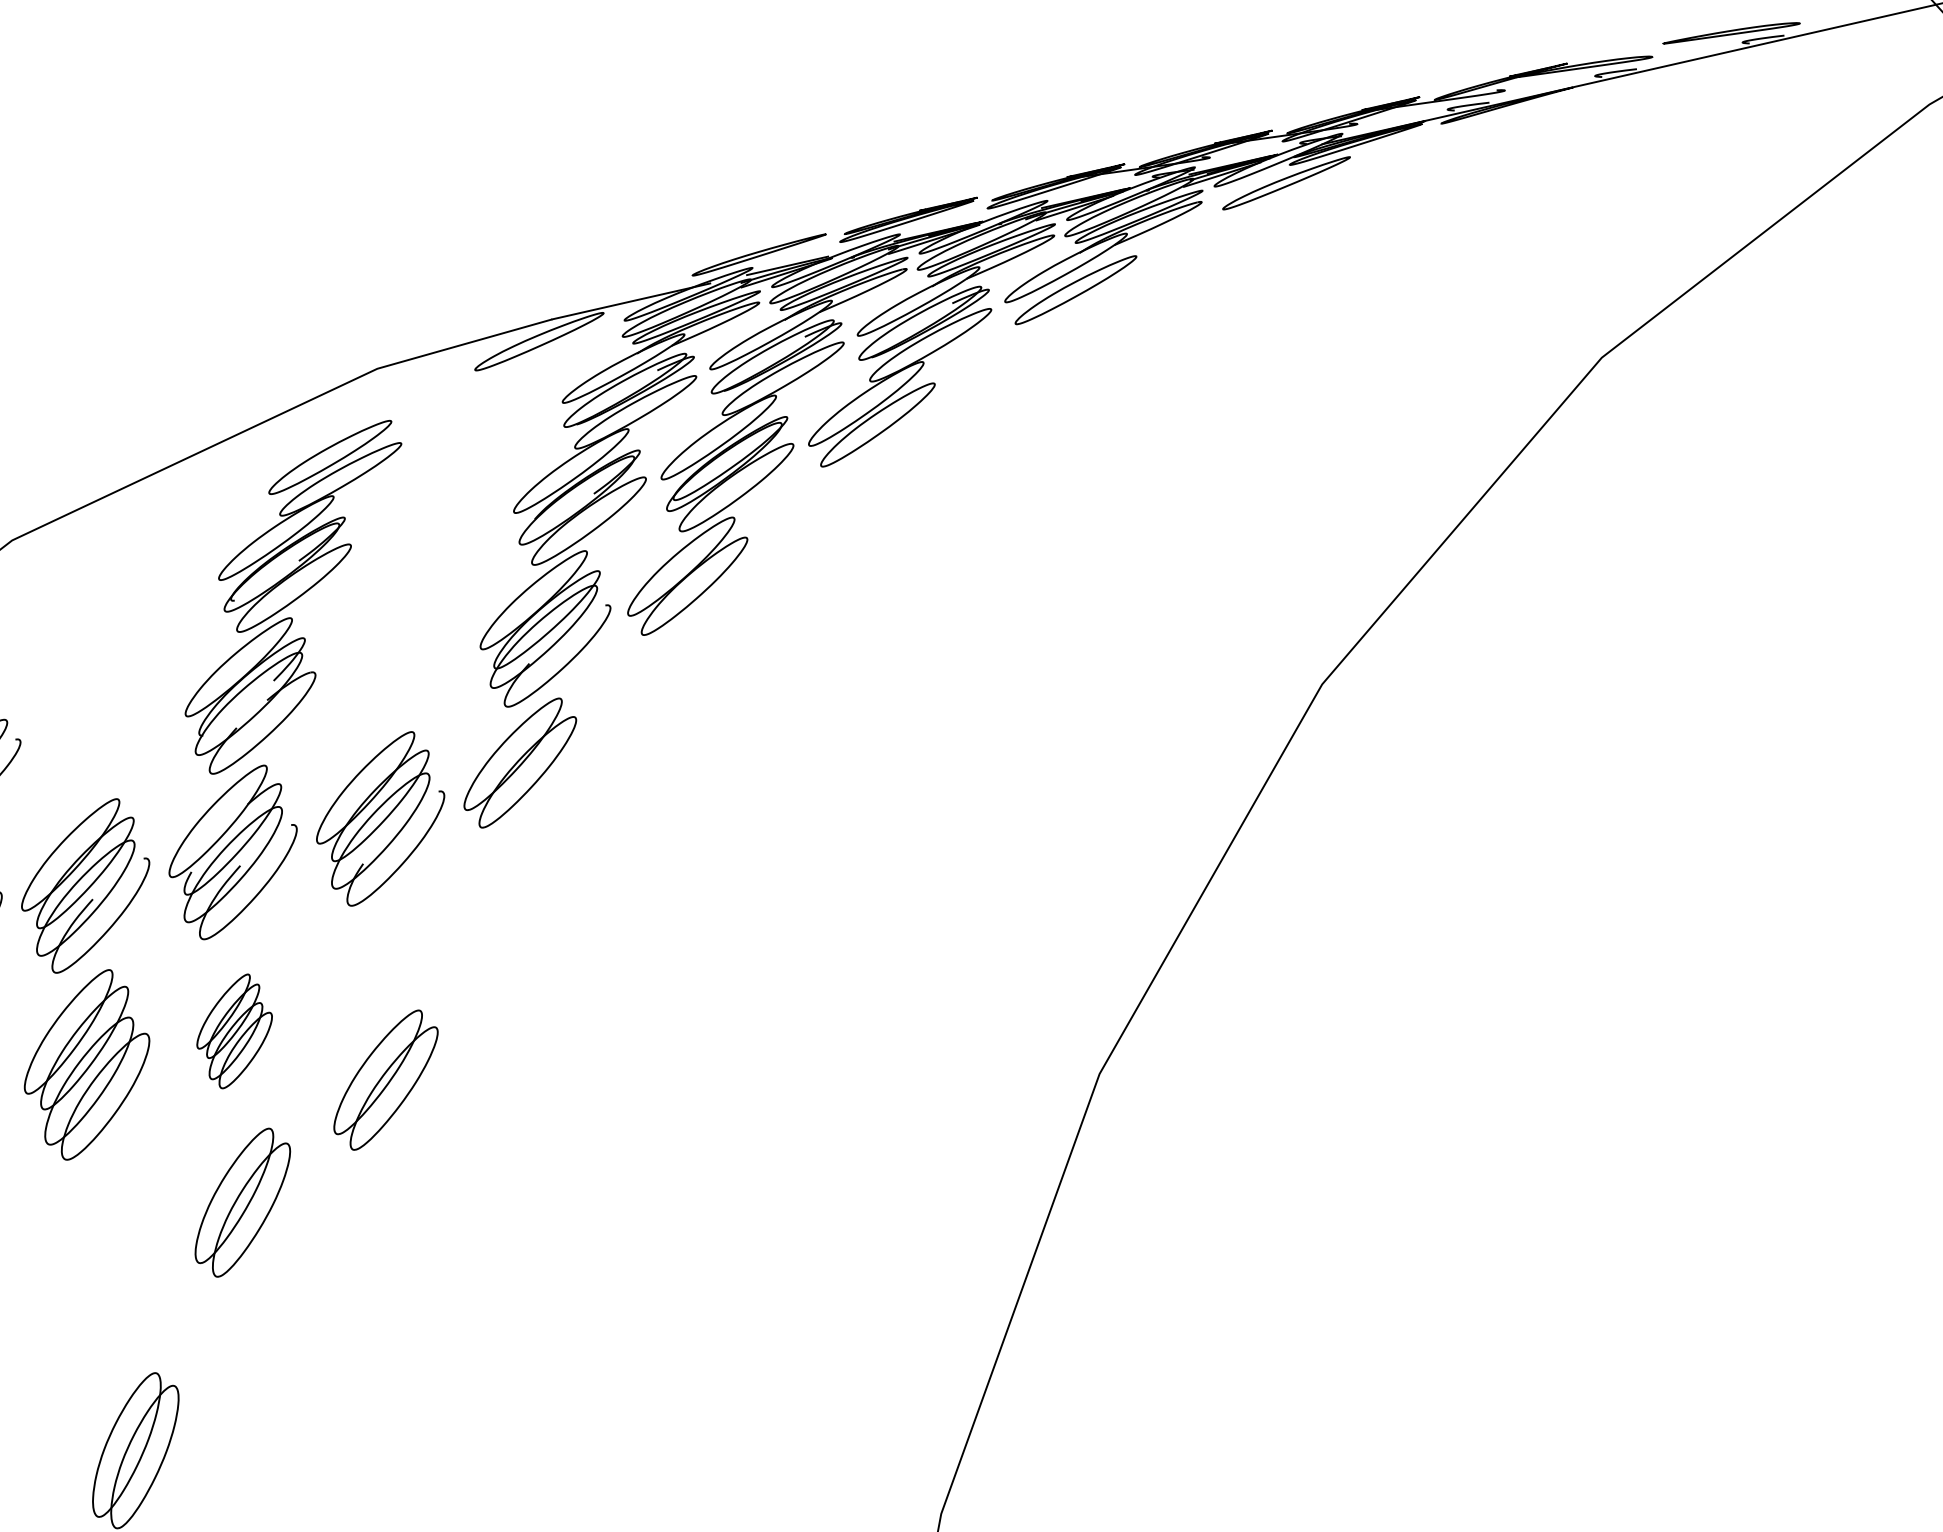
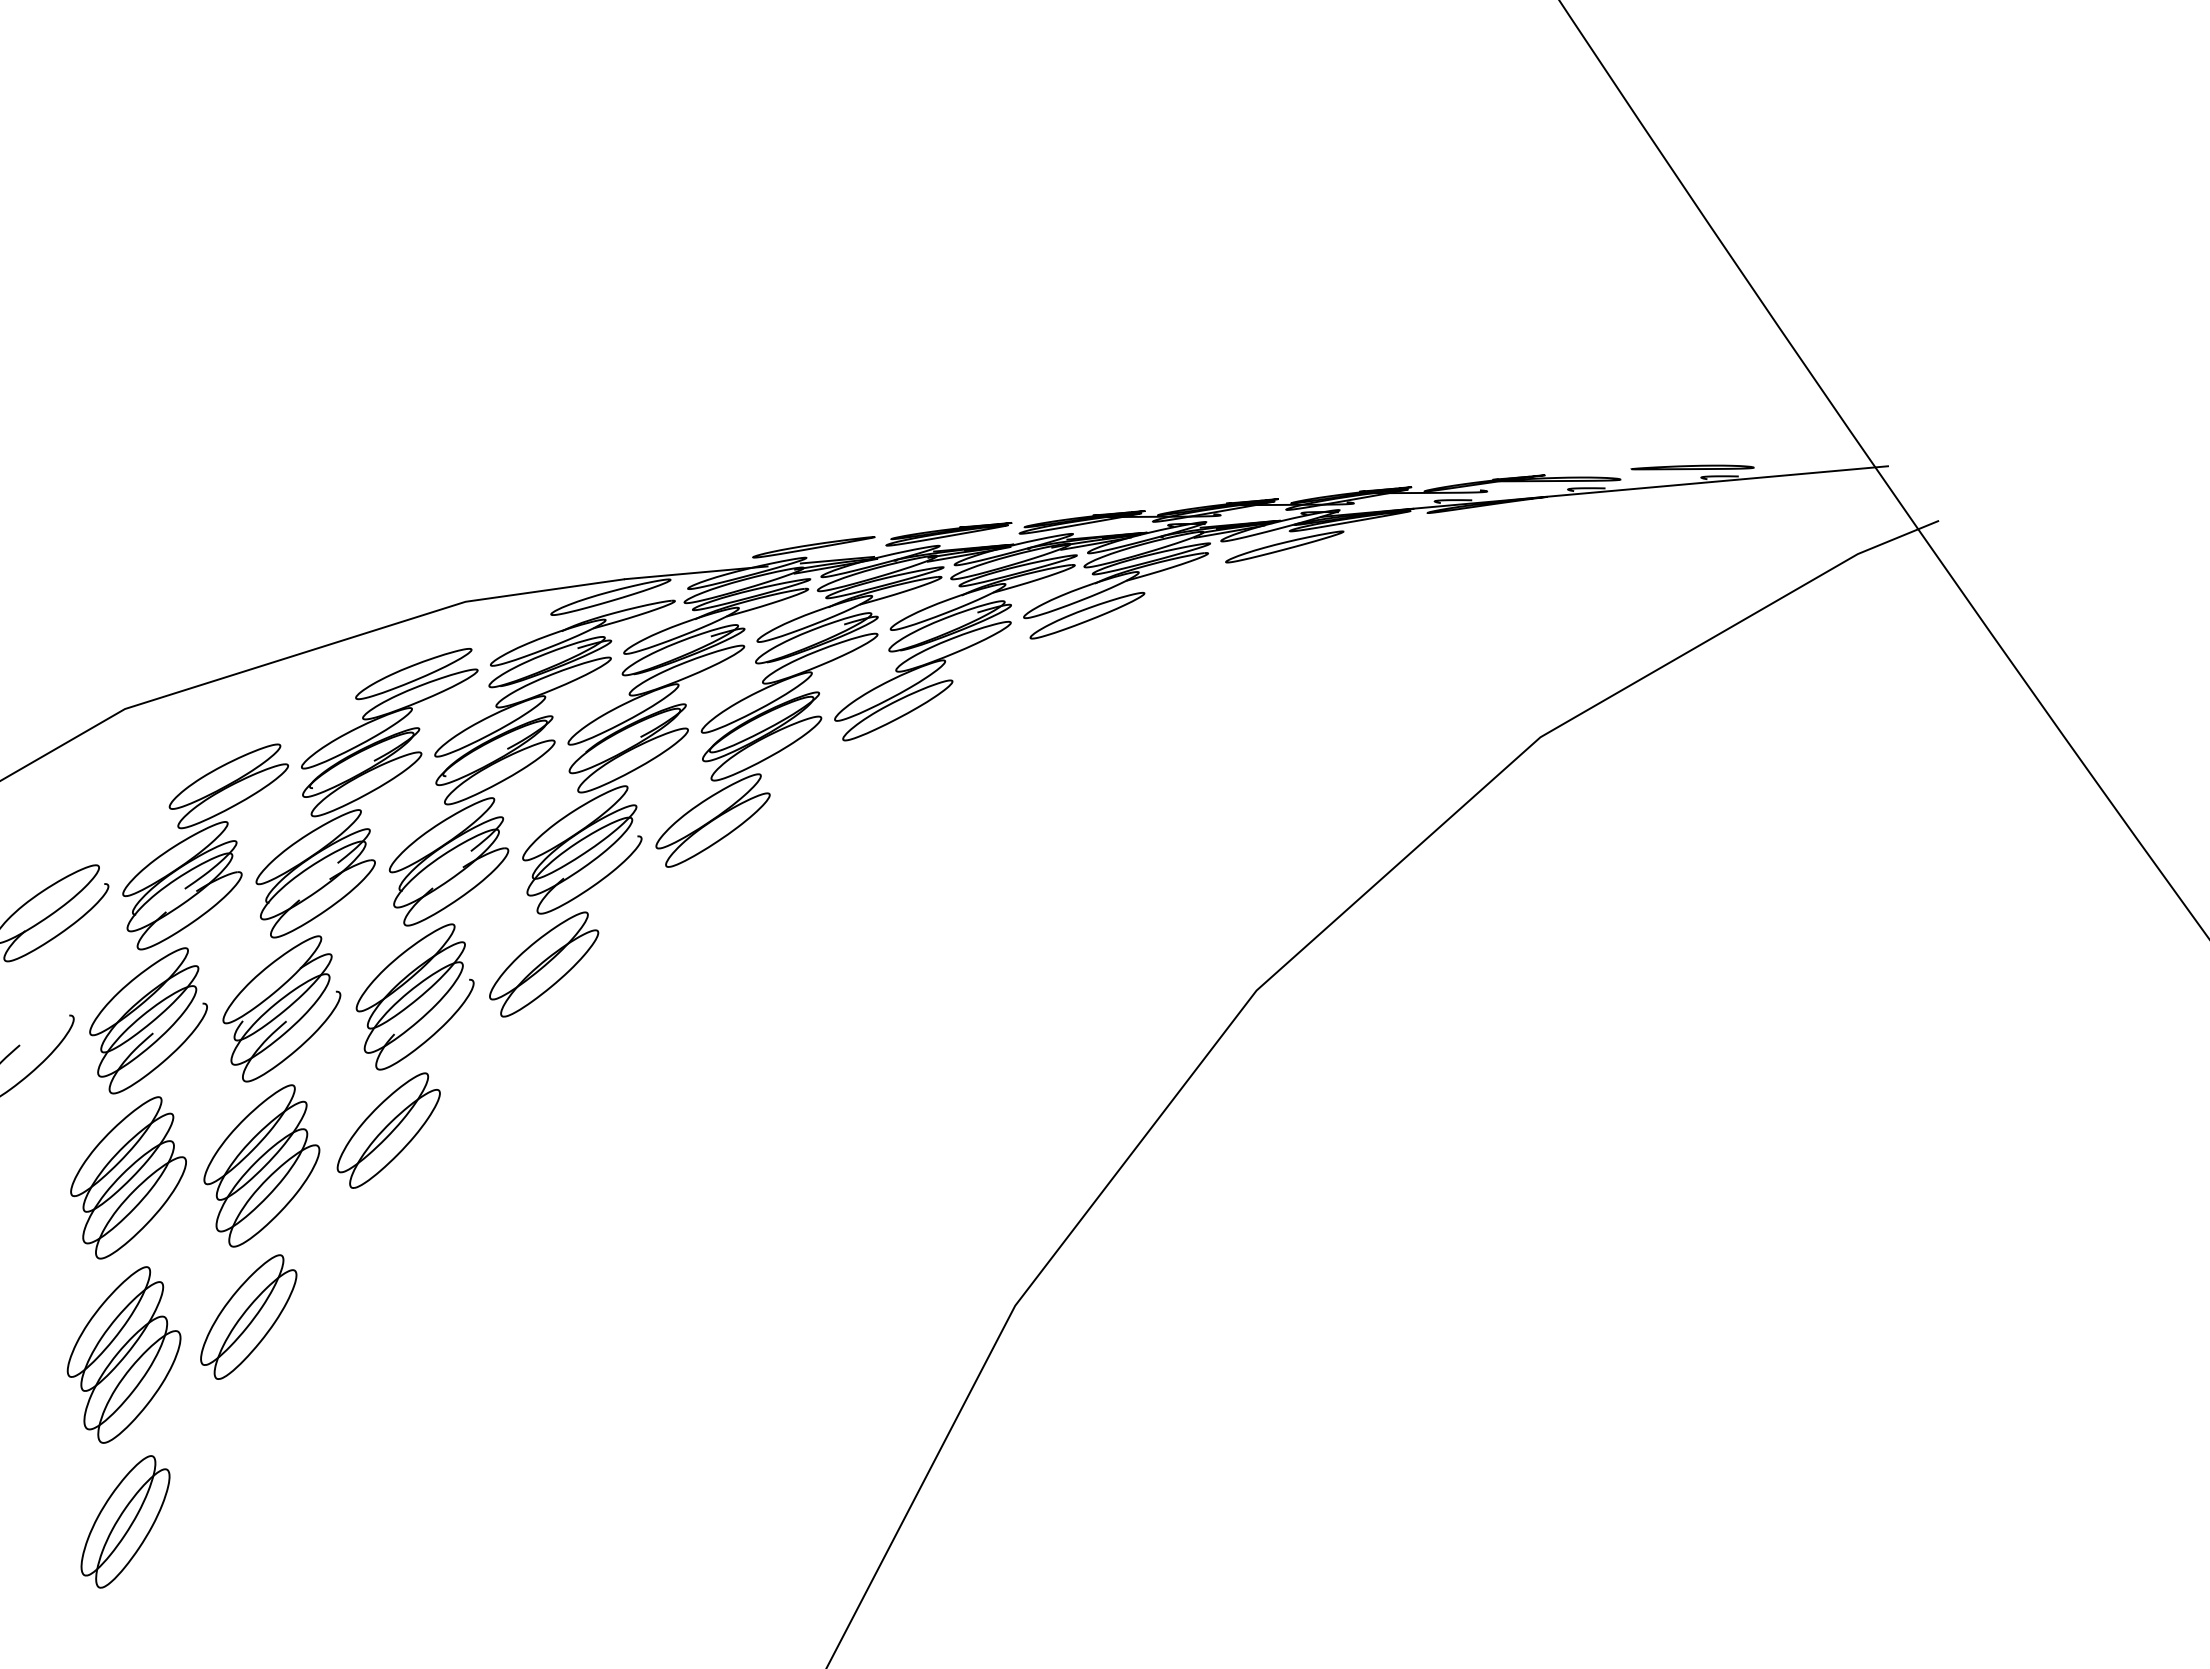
part: (475, 538) -> (531, 762), added
part: (123, 682) -> (205, 846), added
part: (234, 1031) -> (261, 1165), size x1.67
part: (385, 1080) -> (388, 1130), moved
part: (108, 1263) -> (123, 1354), added

